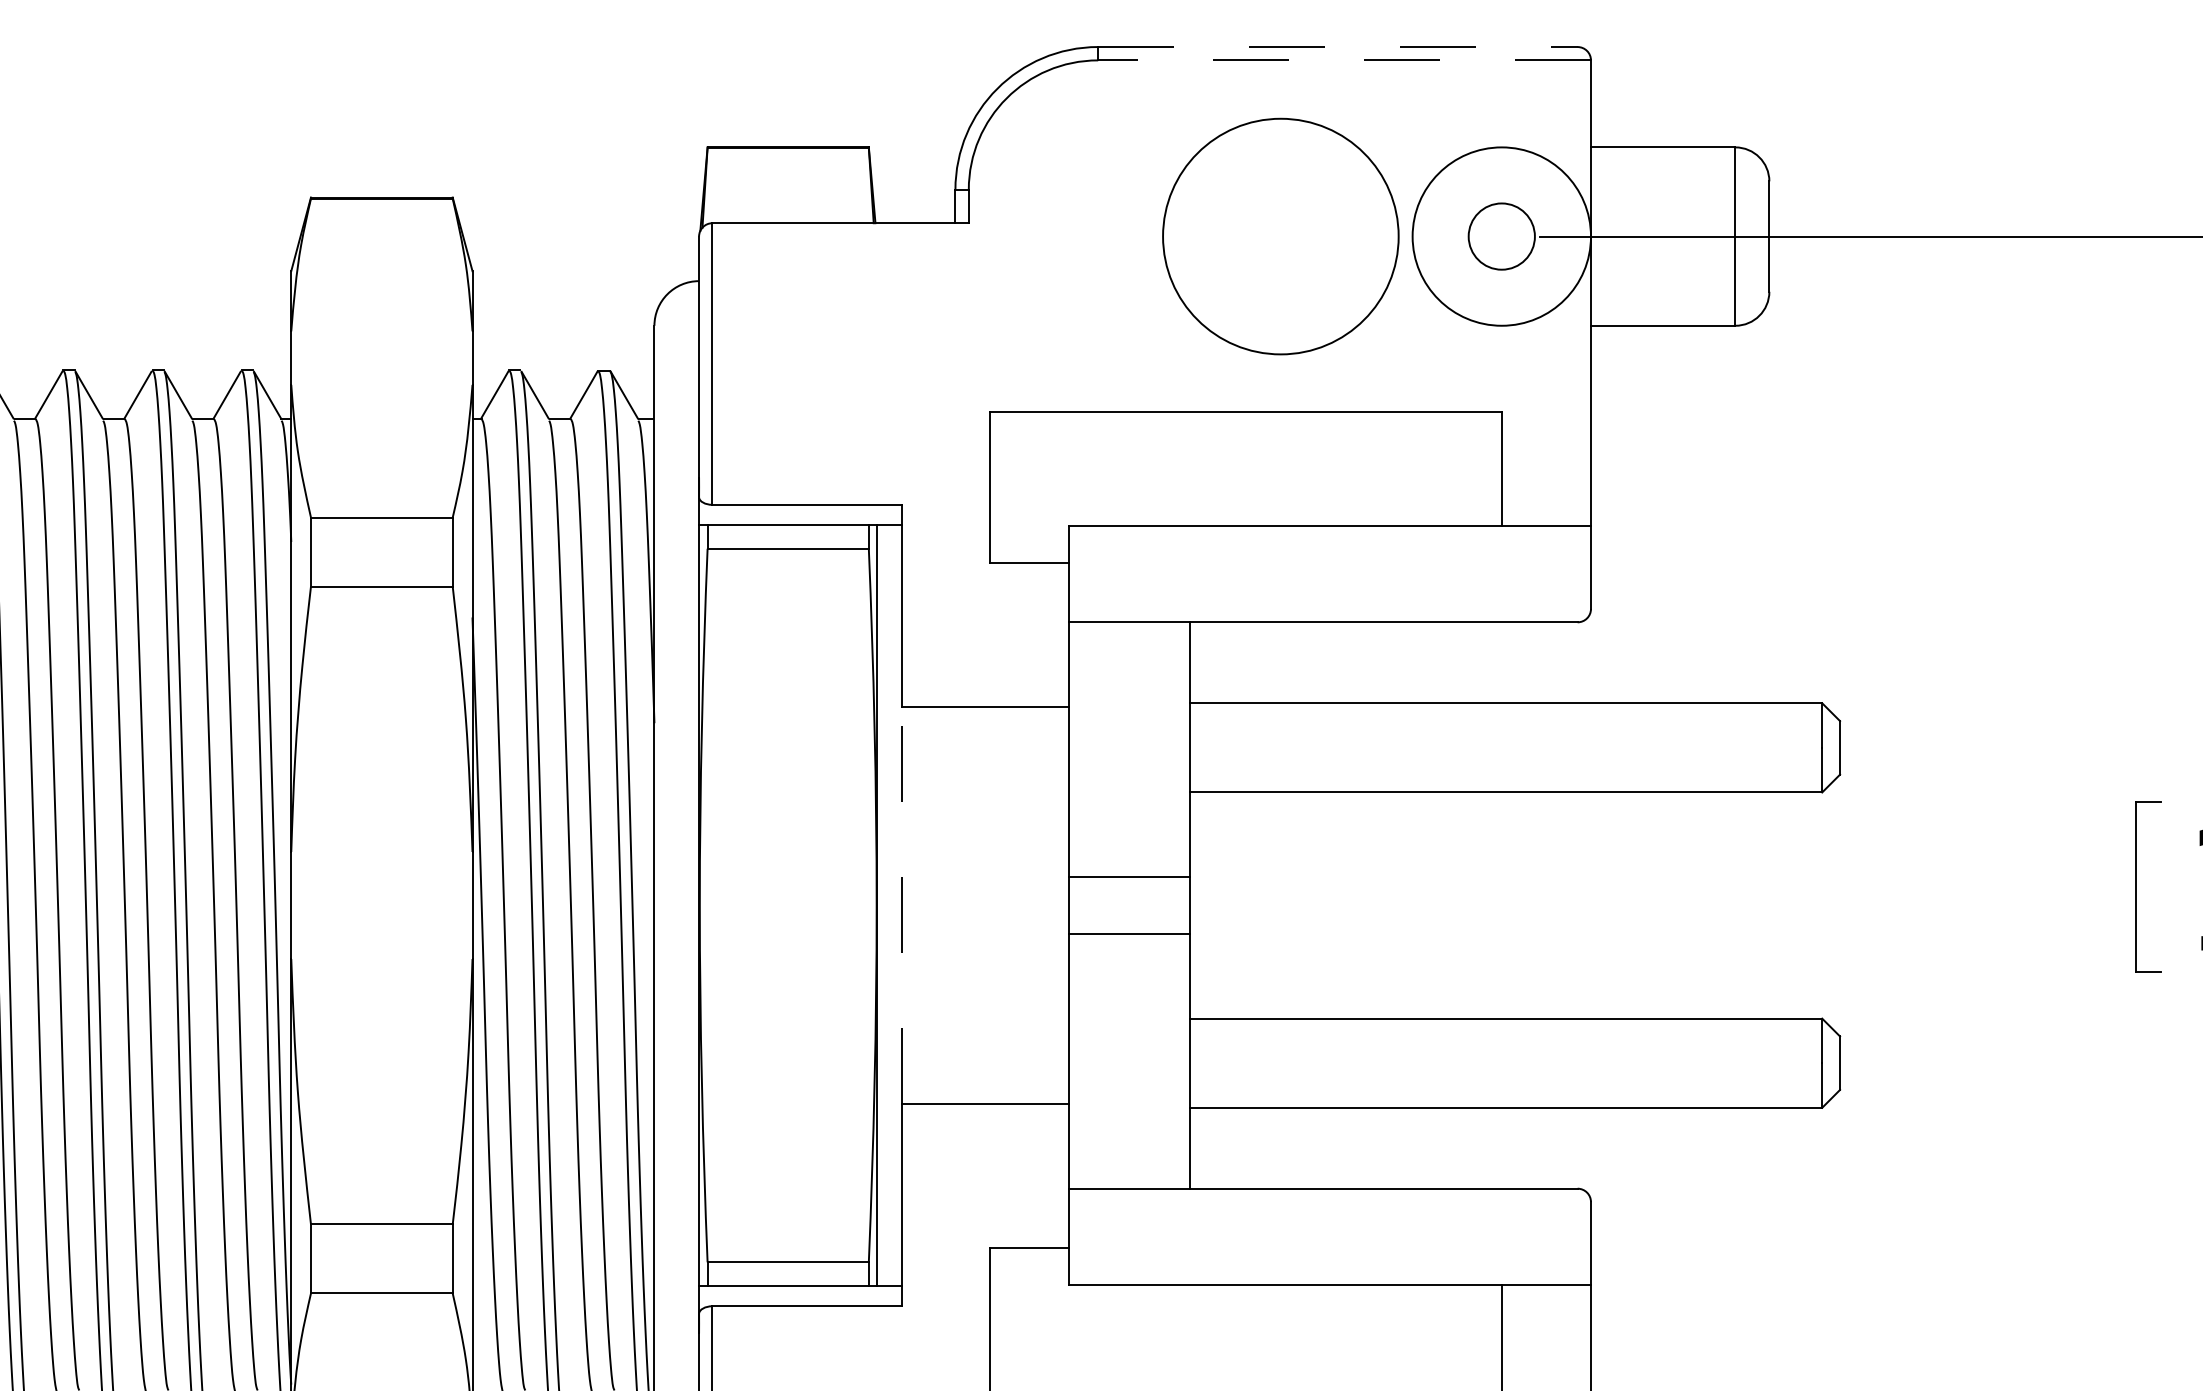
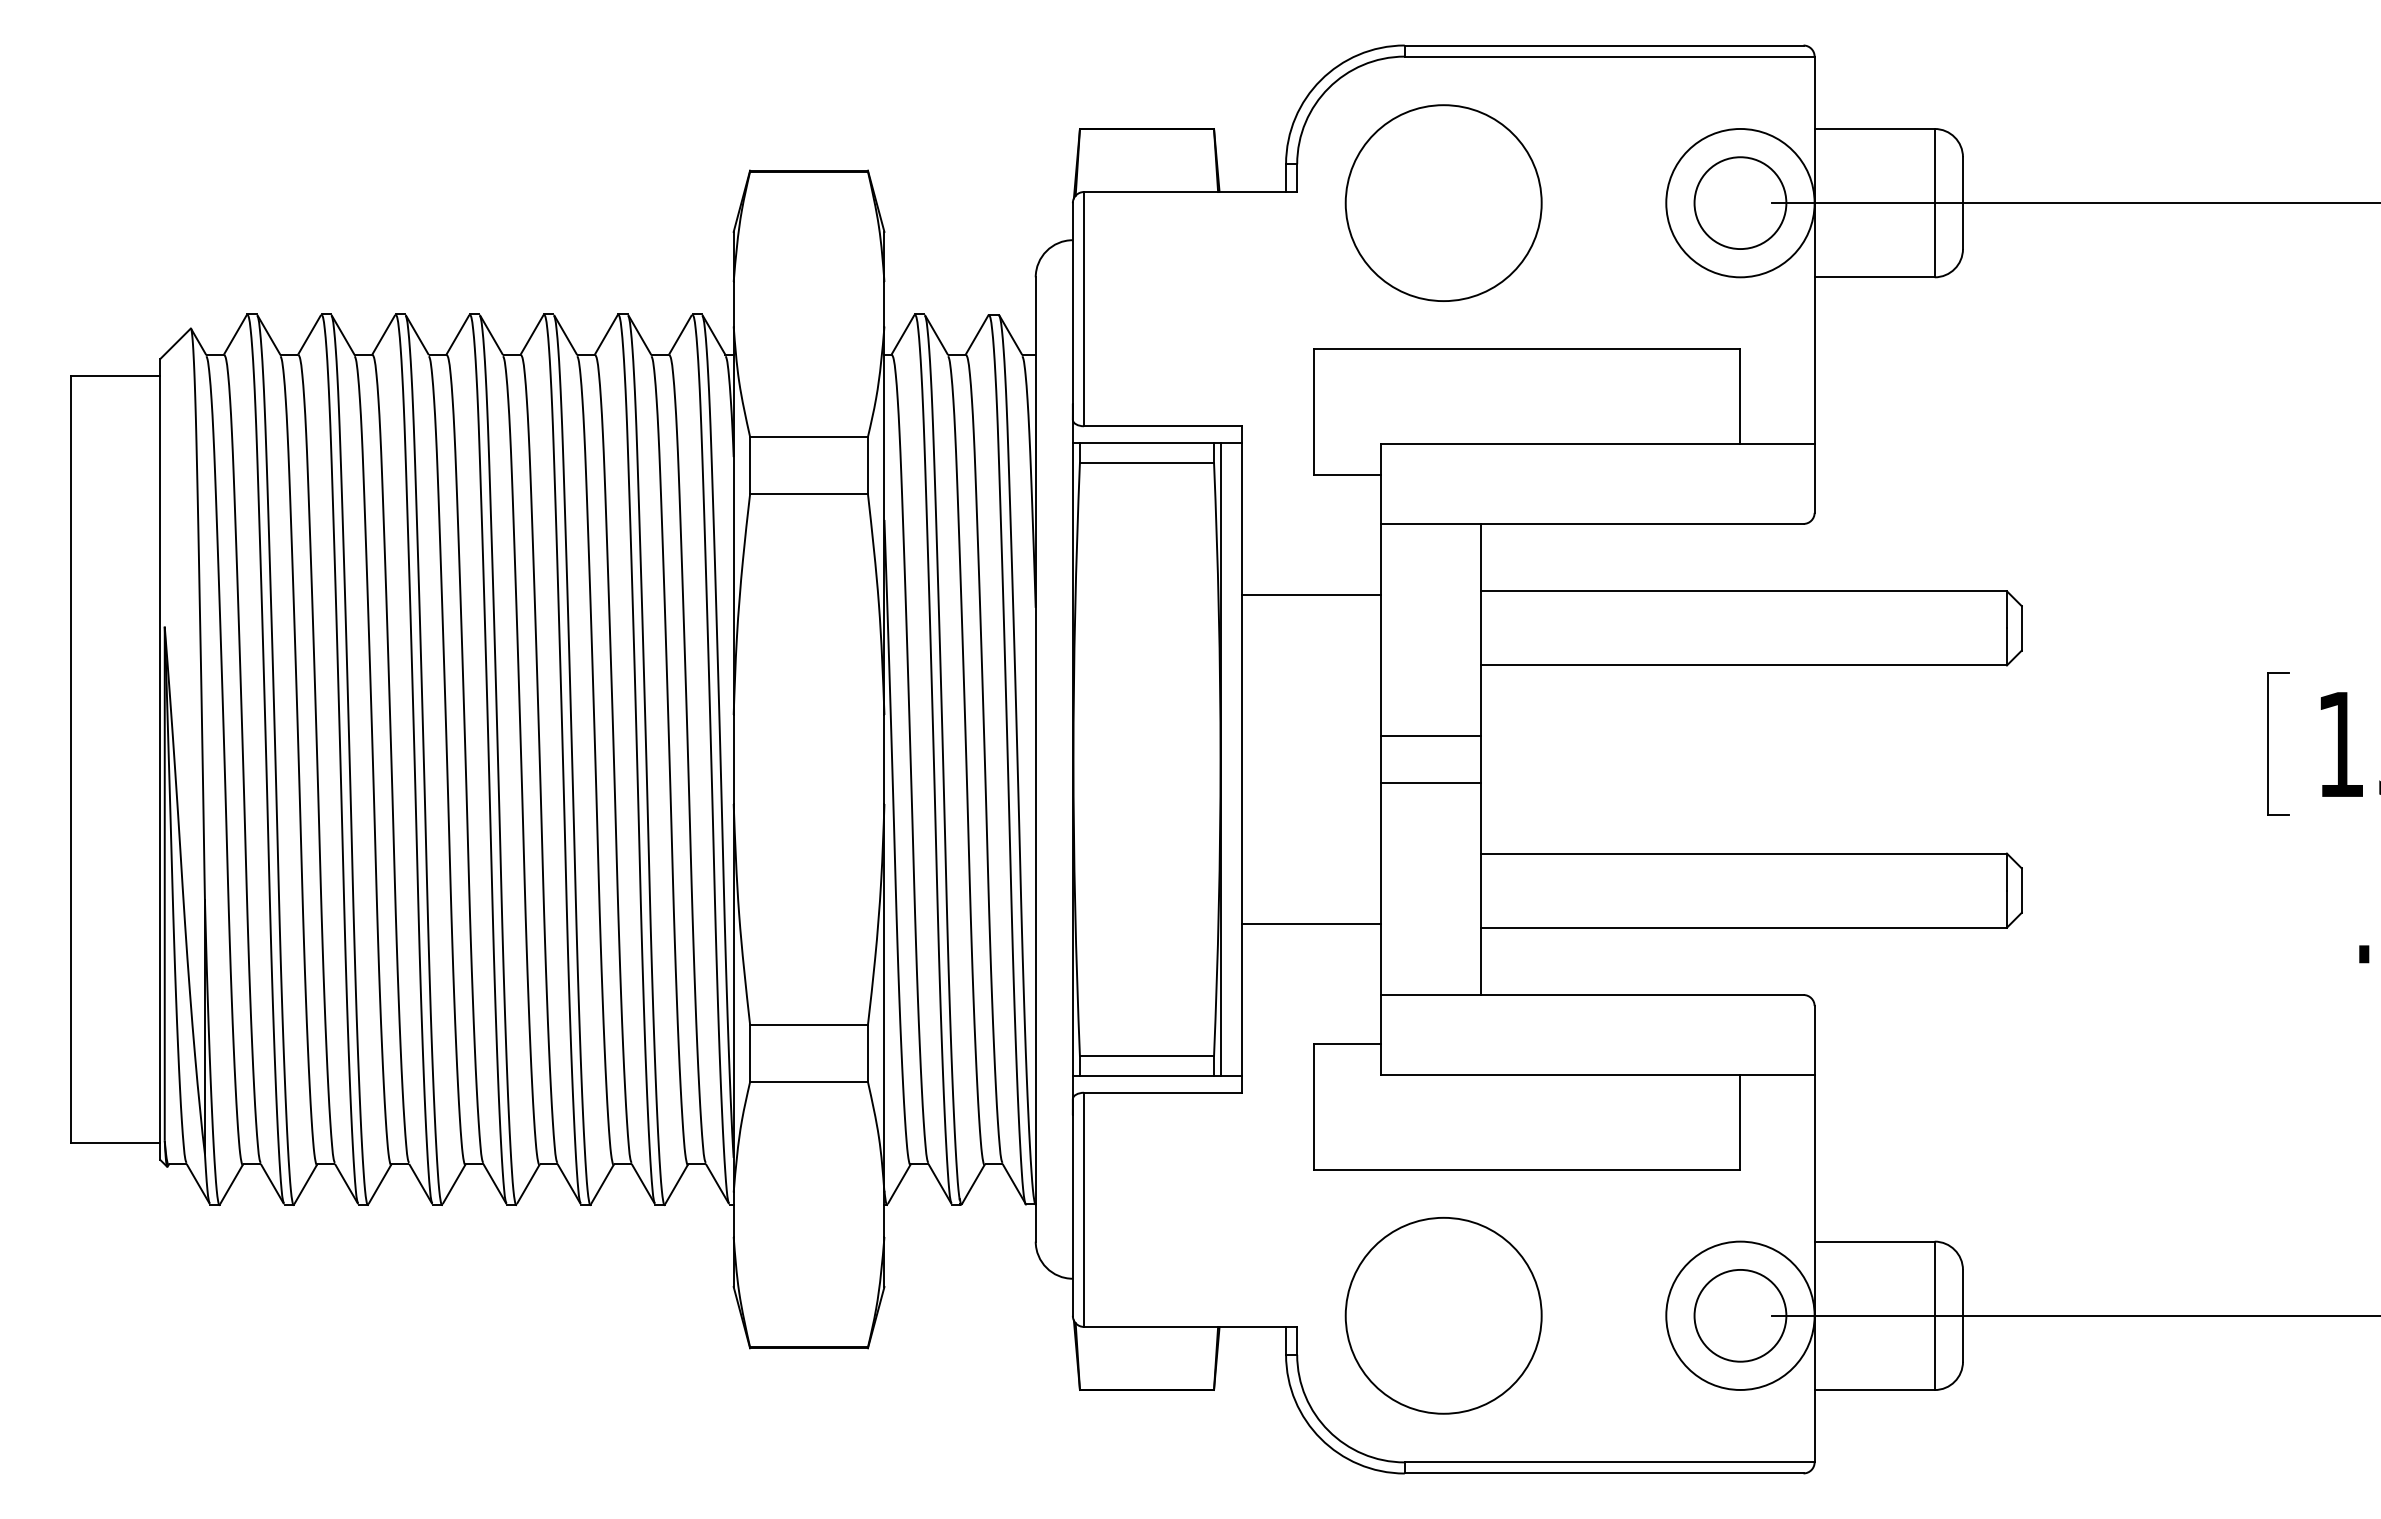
line: (1338, 47) -> (1604, 45), dashed -> solid
line: (1344, 60) -> (1609, 56), dashed -> solid
circle: (1280, 235) -> (1443, 202), moved
circle: (1501, 237) -> (1740, 203), size x1.67
line: (901, 905) -> (1241, 759), dashed -> solid

